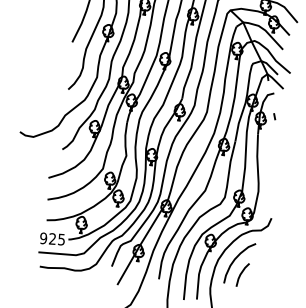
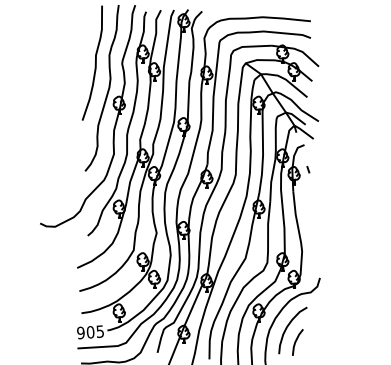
text: (52, 239) -> (90, 332), 925 -> 905

